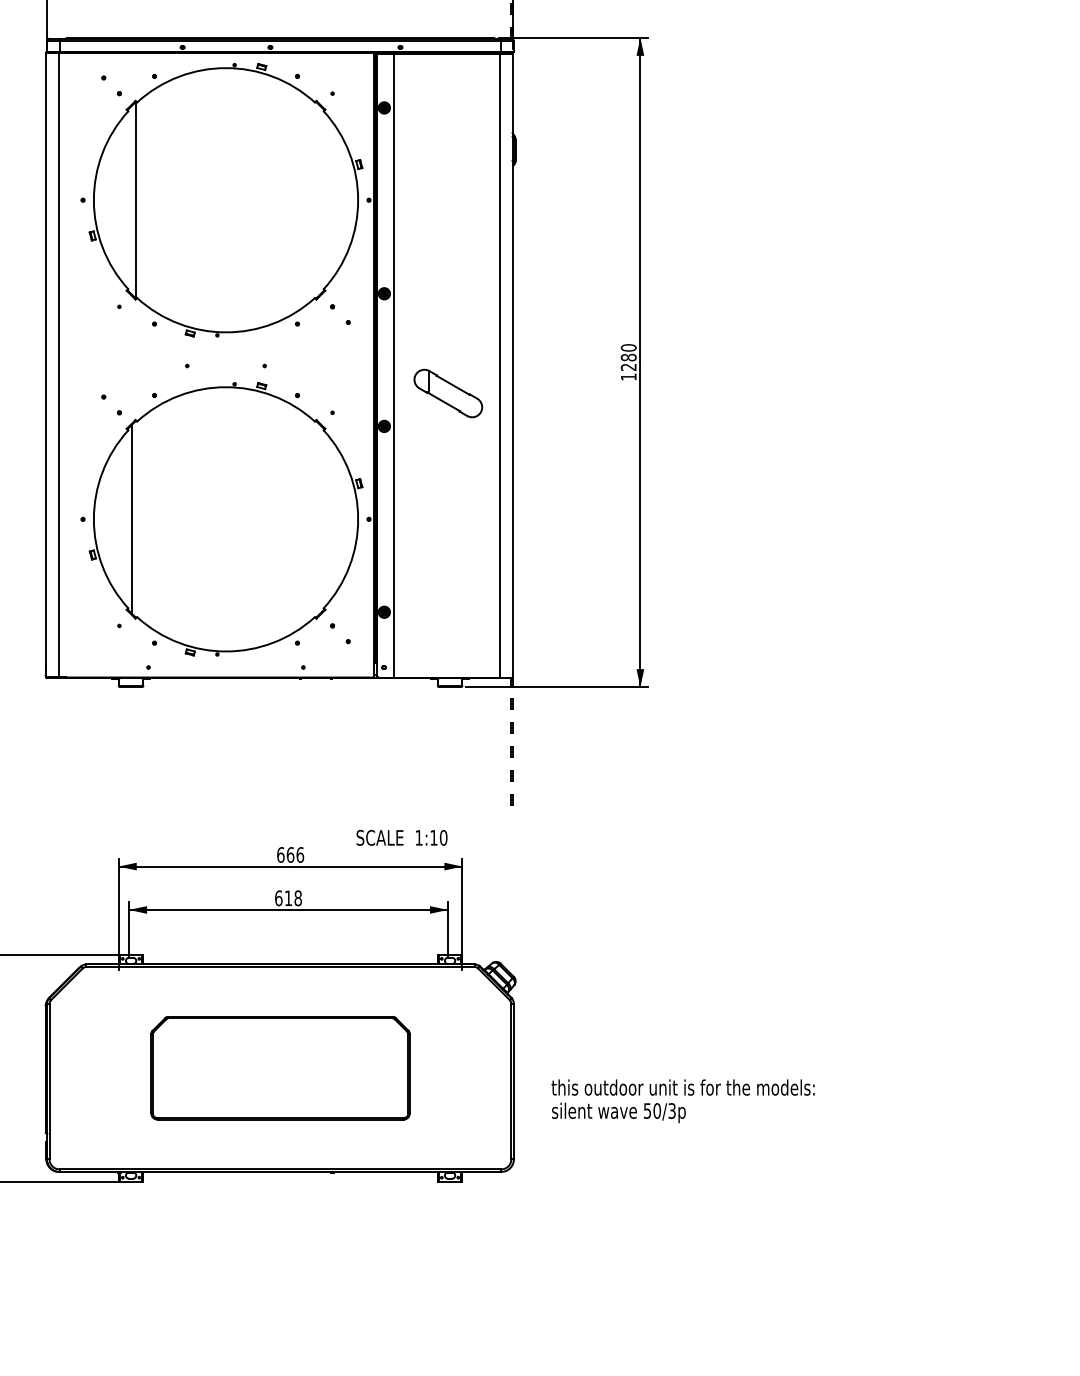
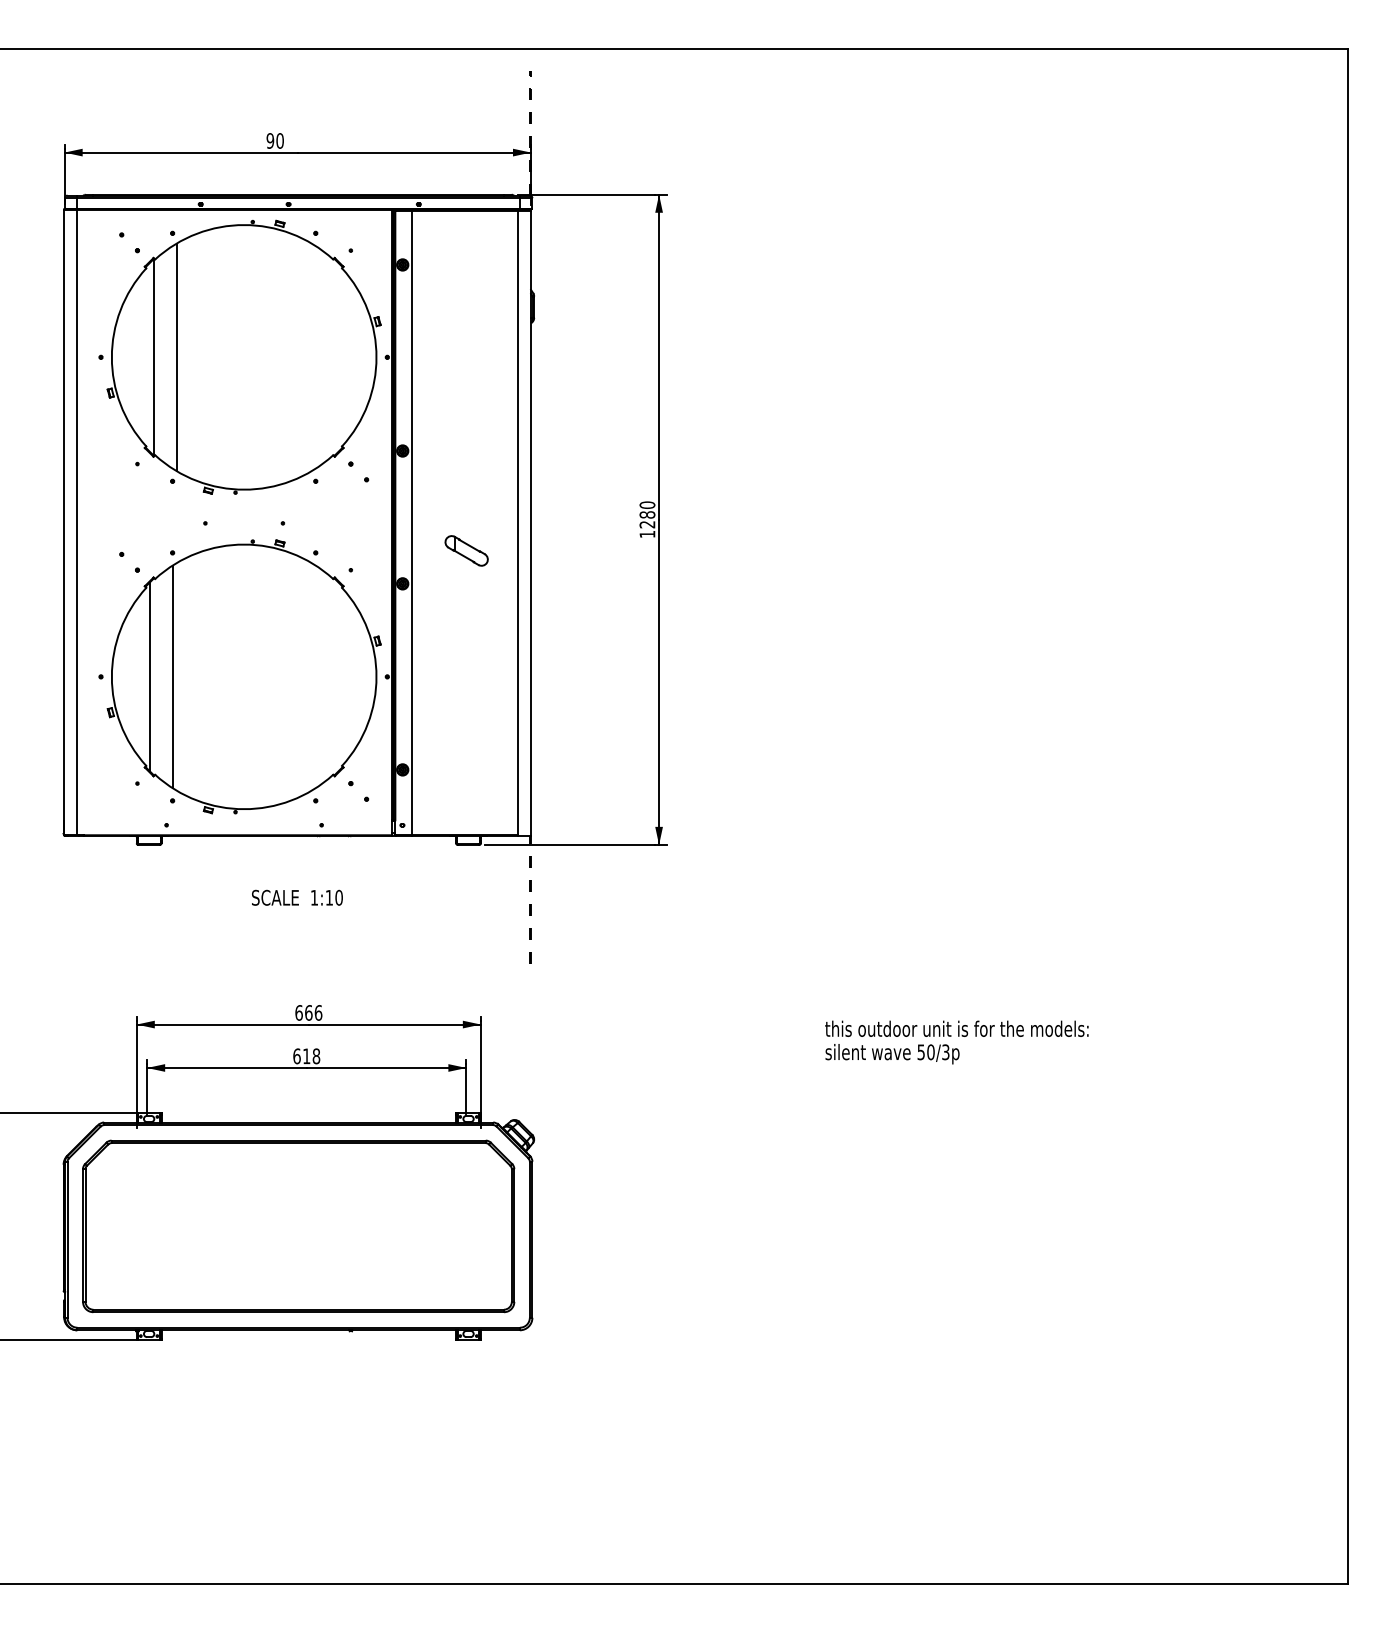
line: (158, 199) -> (176, 356), added
part: (448, 393) -> (466, 550), size x0.62
line: (154, 518) -> (172, 676), added
text: (402, 837) -> (297, 897), moved
part: (280, 1068) -> (298, 1226), size x1.67
text: (682, 1101) -> (956, 1042), moved

